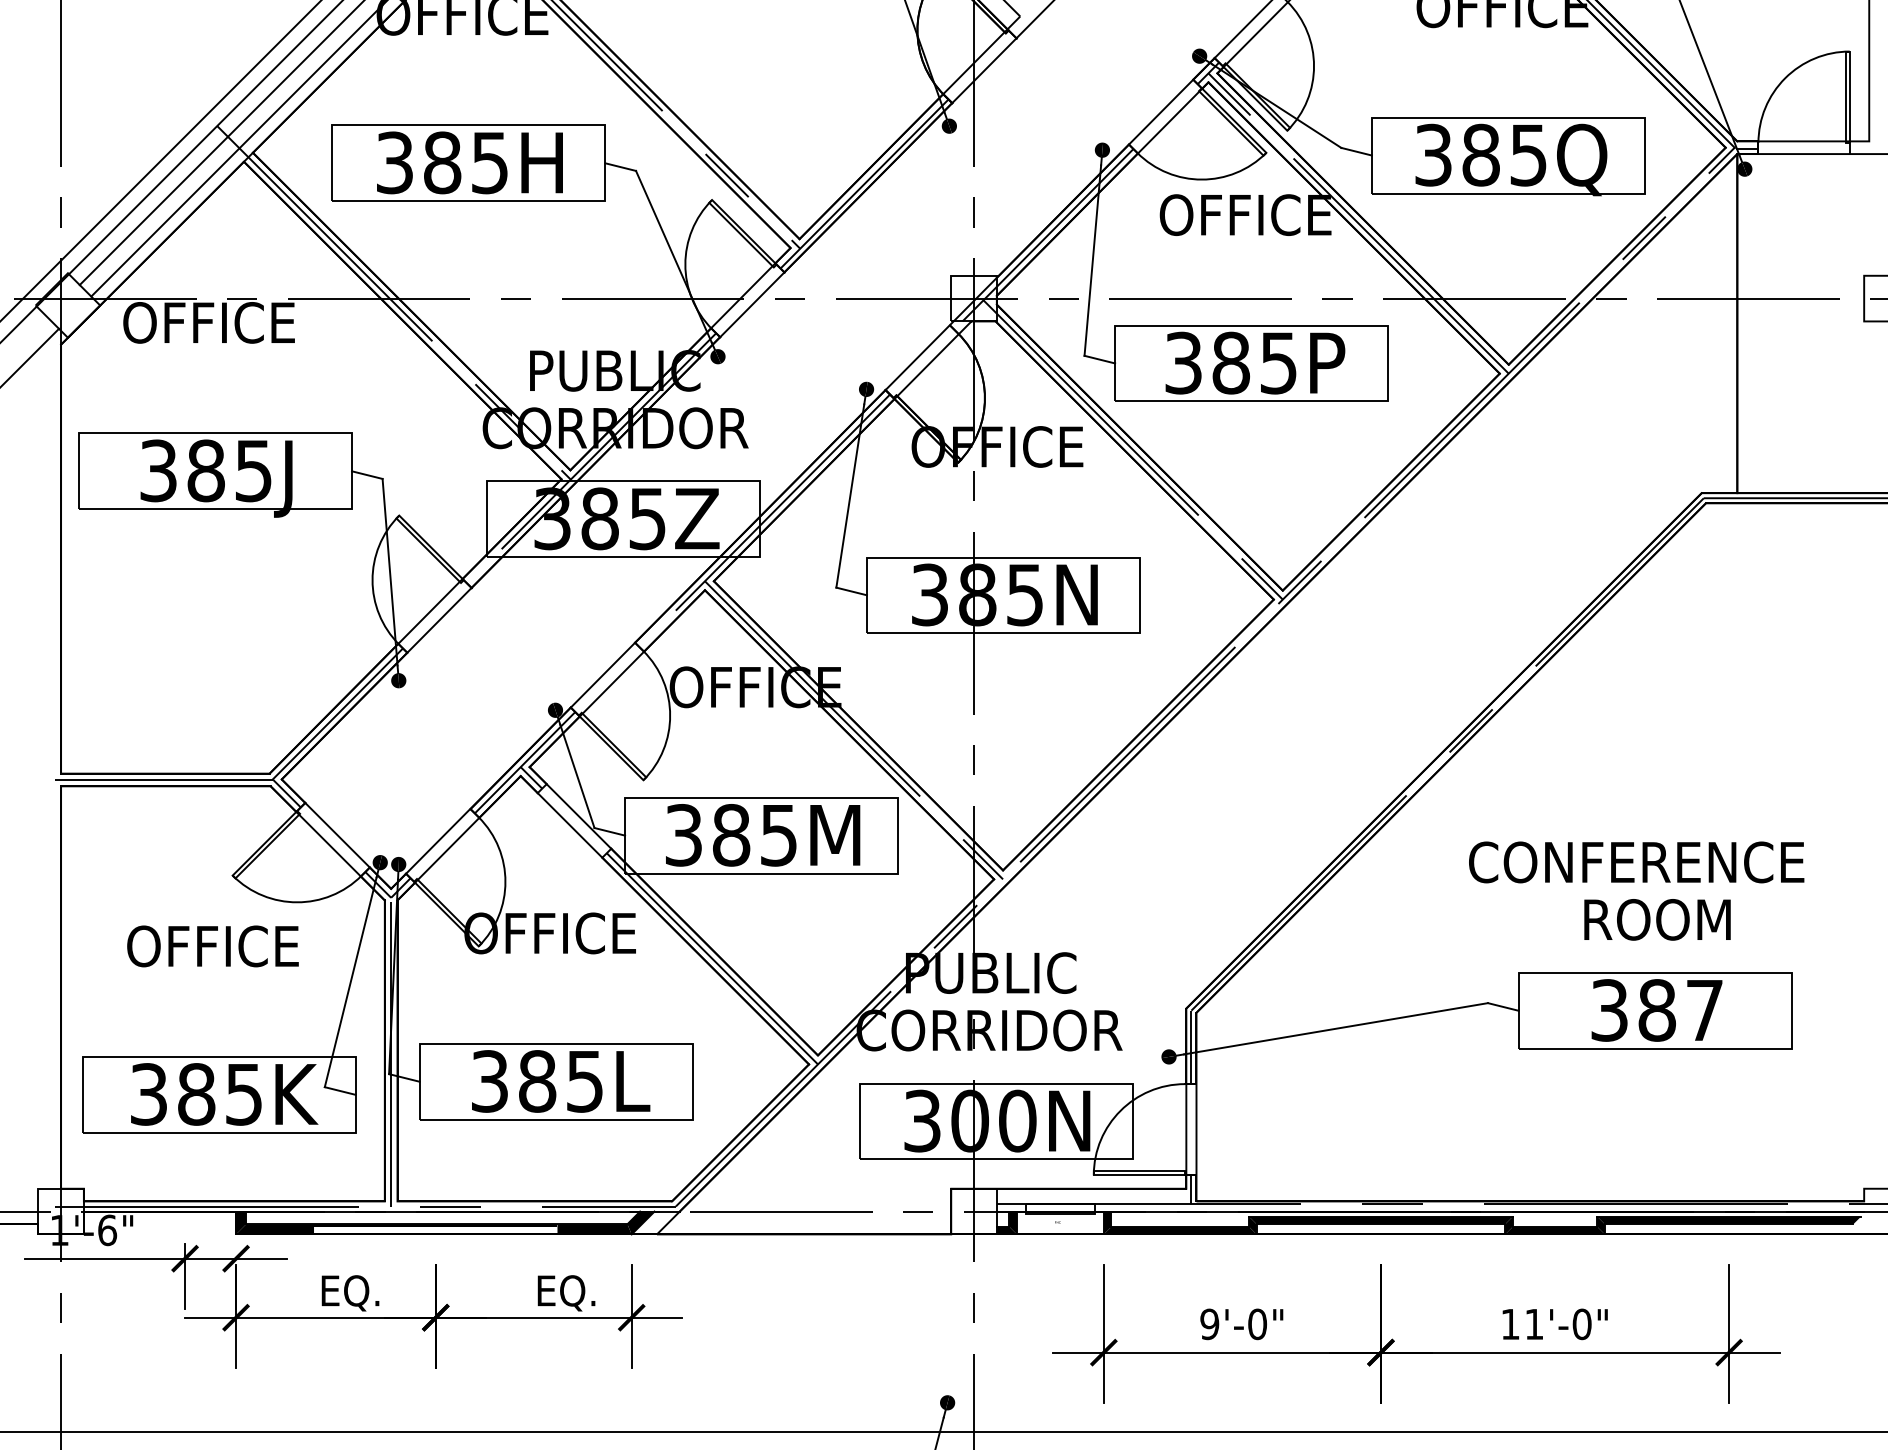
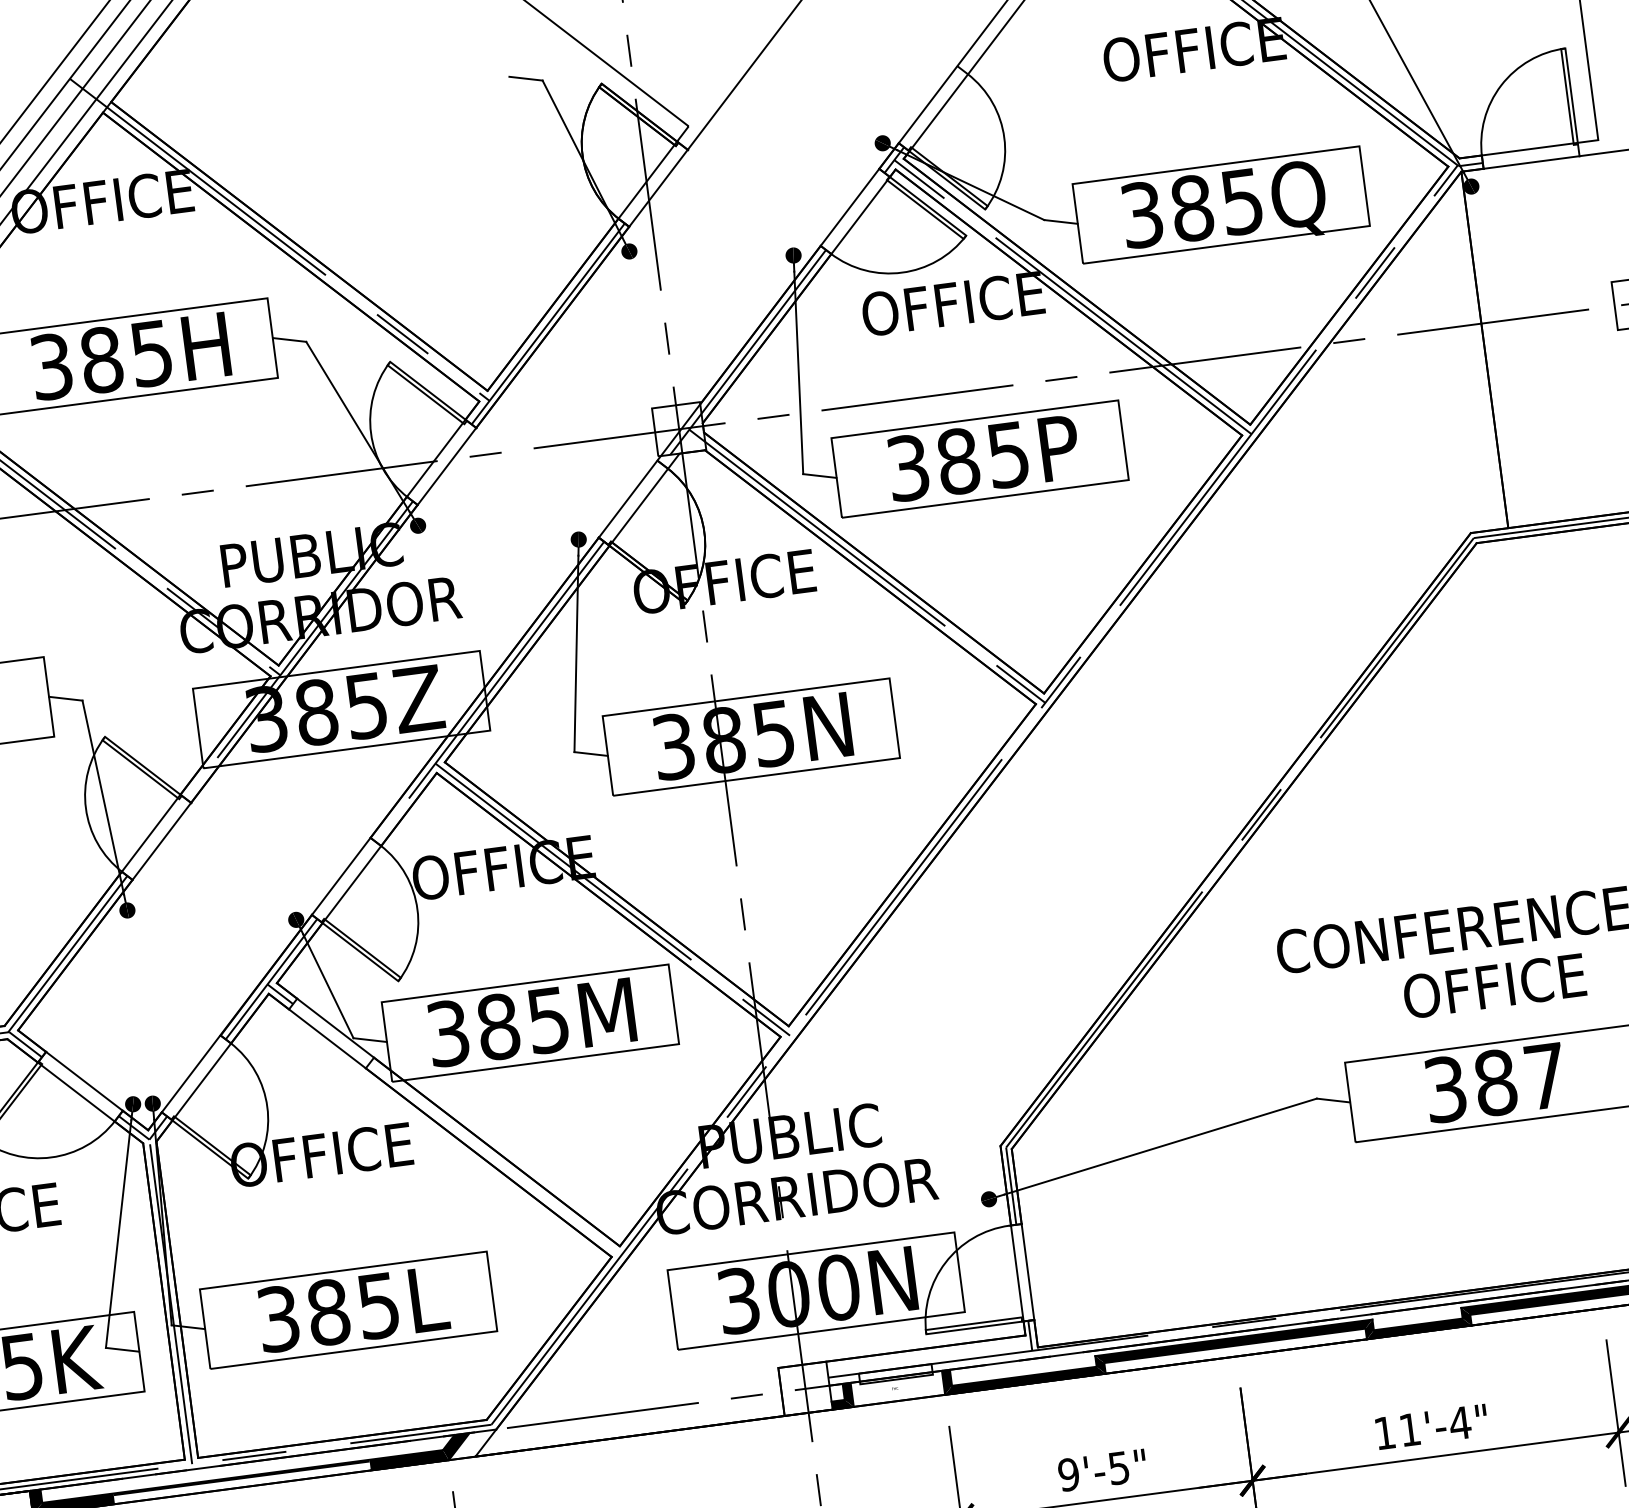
text: (1667, 919) -> (1493, 985), ROOM -> OFFICE
line: (712, 958) -> (495, 1159), removed
text: (1257, 1324) -> (1119, 1468), 9'-0" -> 9'-5"
text: (1581, 1324) -> (1459, 1423), 11'-0" -> 11'-4"

